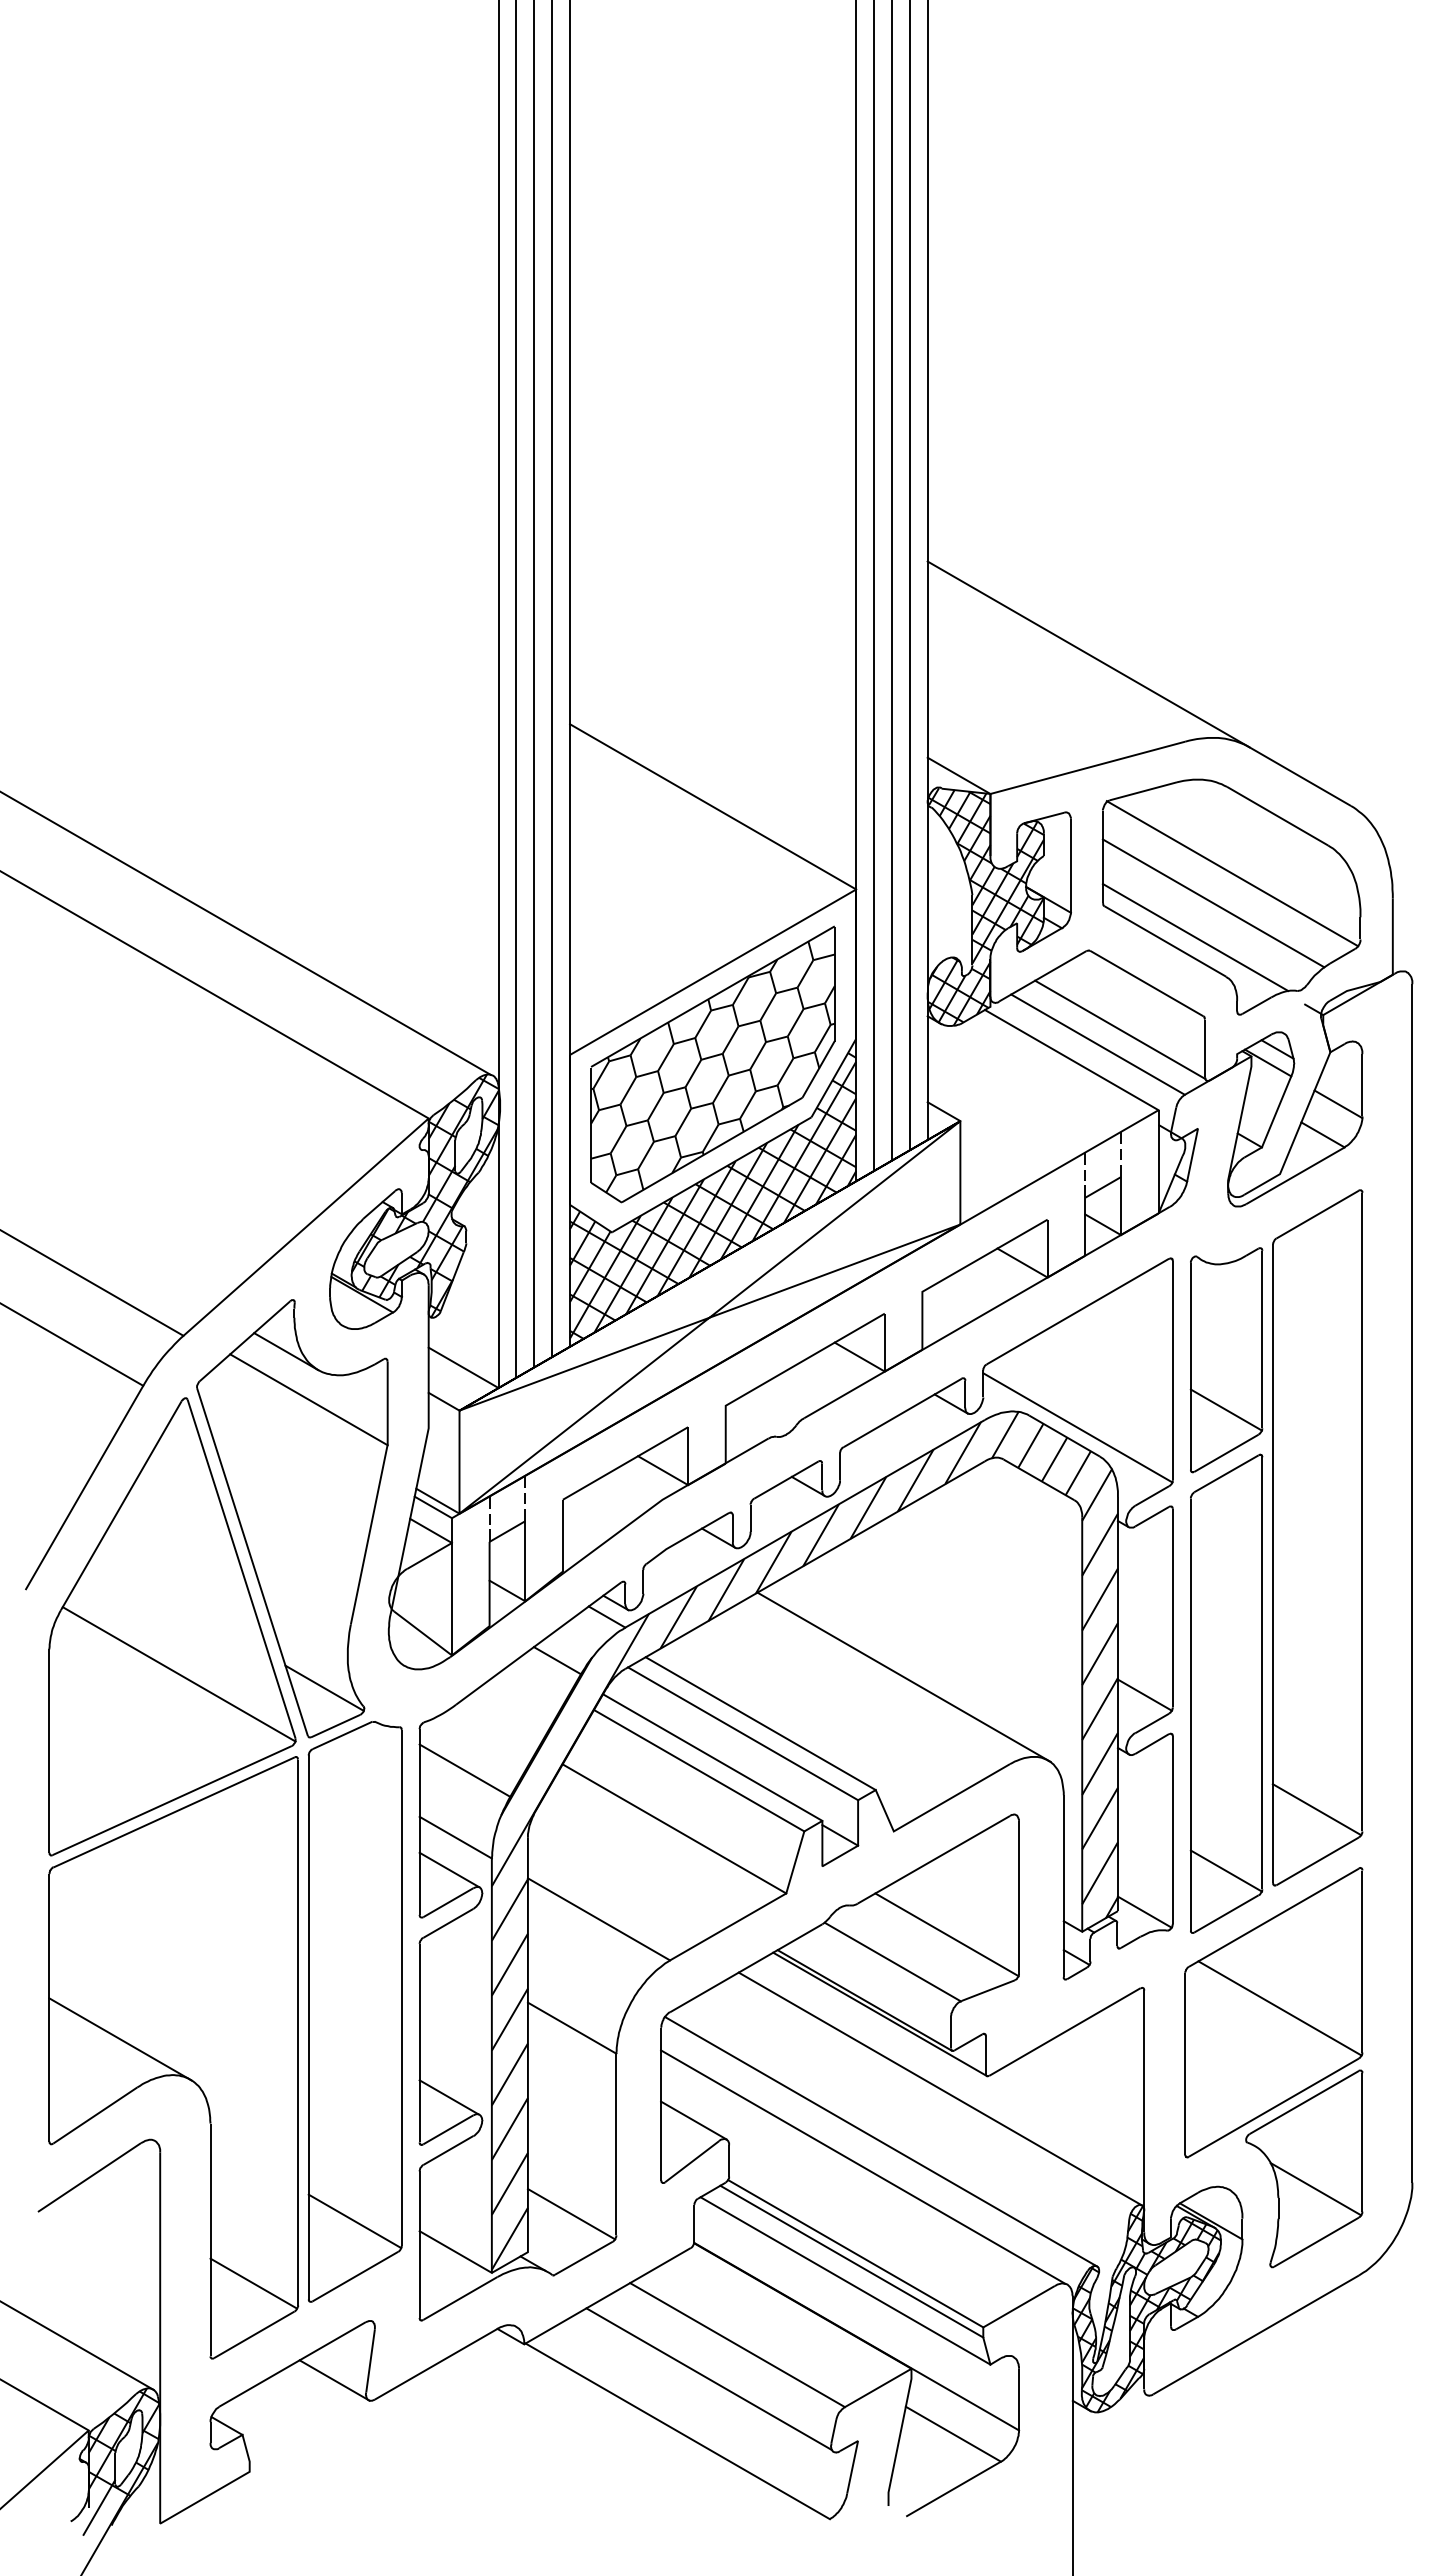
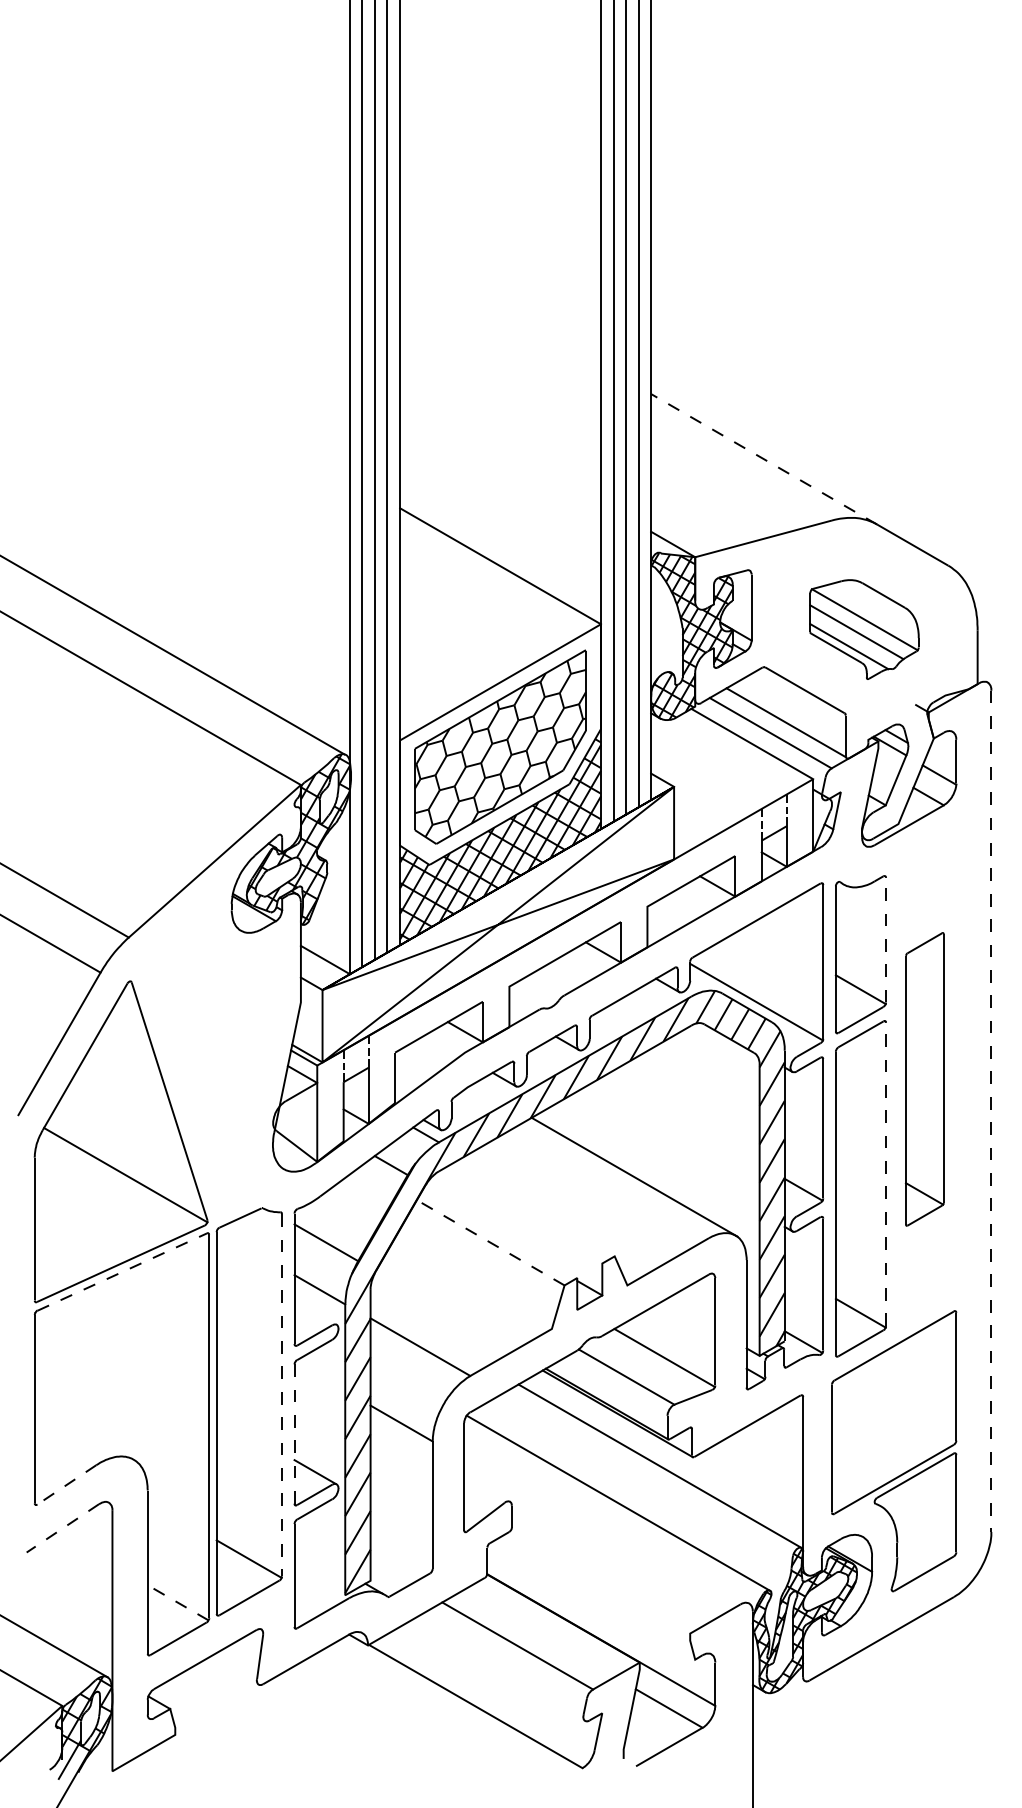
line: (1088, 654) -> (764, 459), solid -> dashed
part: (1231, 896) -> (864, 629), size x0.6
line: (1262, 1339) -> (886, 940), solid -> dashed
part: (292, 1518) -> (205, 1065), removed
part: (1317, 1537) -> (924, 1079), size x0.6
line: (1412, 1583) -> (991, 1111), solid -> dashed
line: (1262, 1672) -> (886, 1173), solid -> dashed
line: (760, 1723) -> (533, 1209), removed
line: (743, 1733) -> (521, 1216), removed
line: (712, 1757) -> (500, 1233), removed
line: (698, 1770) -> (490, 1242), solid -> dashed
line: (174, 1812) -> (122, 1272), solid -> dashed
line: (674, 1828) -> (473, 1283), removed
line: (449, 1869) -> (315, 1312), removed
line: (401, 1987) -> (281, 1394), solid -> dashed
line: (1279, 2008) -> (898, 1409), removed
line: (120, 2039) -> (84, 1431), removed
line: (419, 2042) -> (294, 1433), solid -> dashed
line: (94, 2115) -> (66, 1484), solid -> dashed
line: (693, 2120) -> (486, 1488), removed
line: (863, 2166) -> (606, 1520), removed
line: (89, 2177) -> (62, 1528), solid -> dashed
line: (1315, 2189) -> (923, 1536), removed
line: (571, 2214) -> (401, 1554), removed
line: (455, 2251) -> (319, 1580), removed
line: (855, 2253) -> (600, 1581), removed
line: (851, 2261) -> (597, 1587), removed
line: (845, 2280) -> (593, 1600), removed
line: (253, 2283) -> (177, 1602), solid -> dashed
line: (708, 2378) -> (497, 1669), removed
line: (334, 2380) -> (234, 1670), removed

